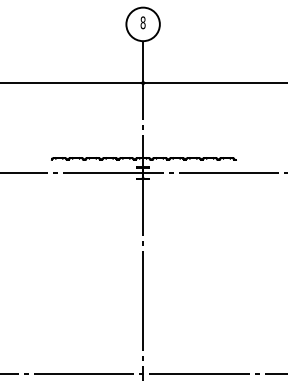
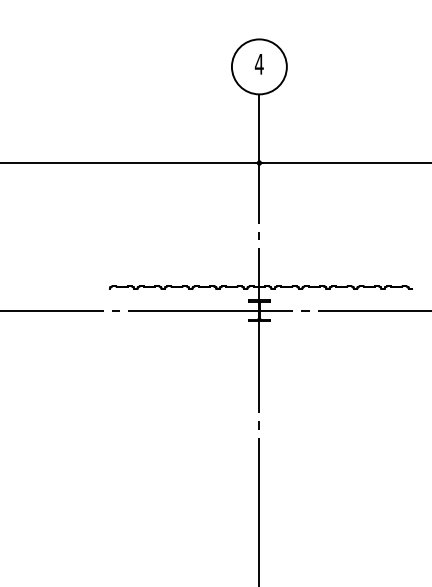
text: (142, 22) -> (258, 63), 8 -> 4

